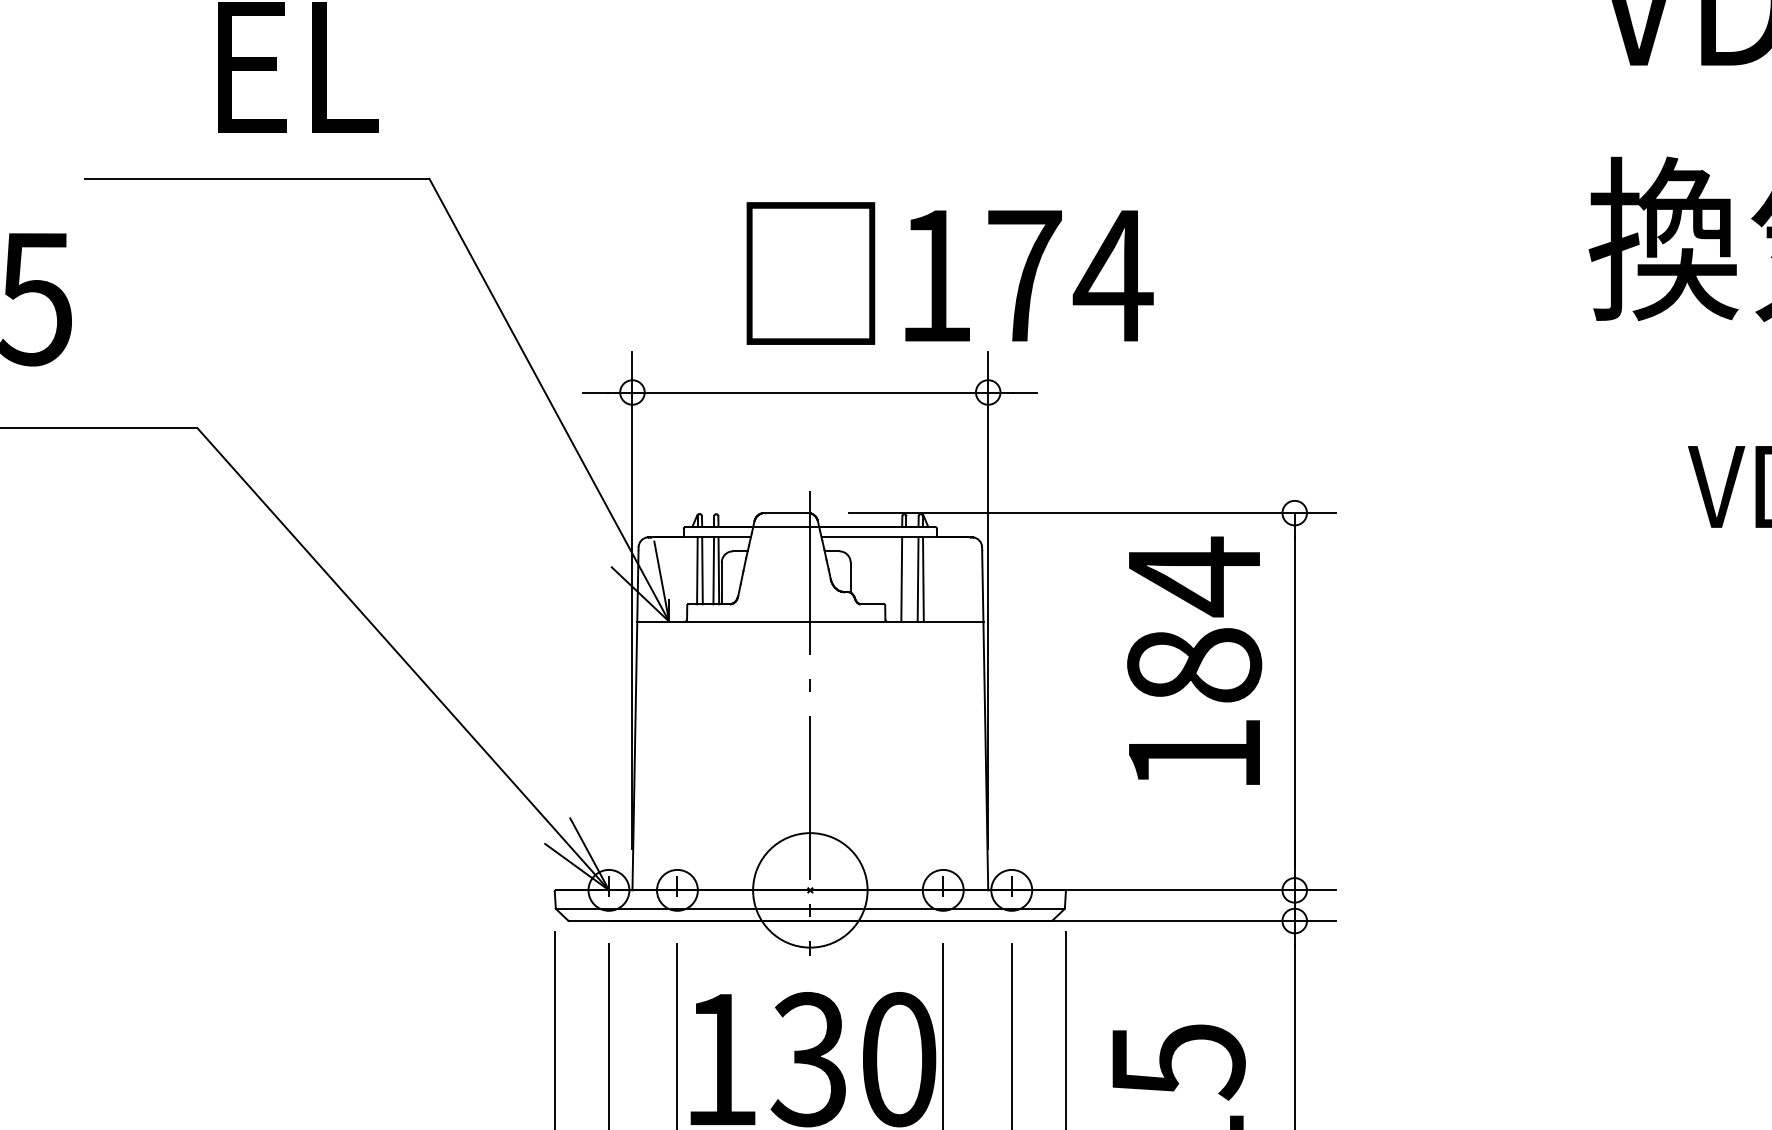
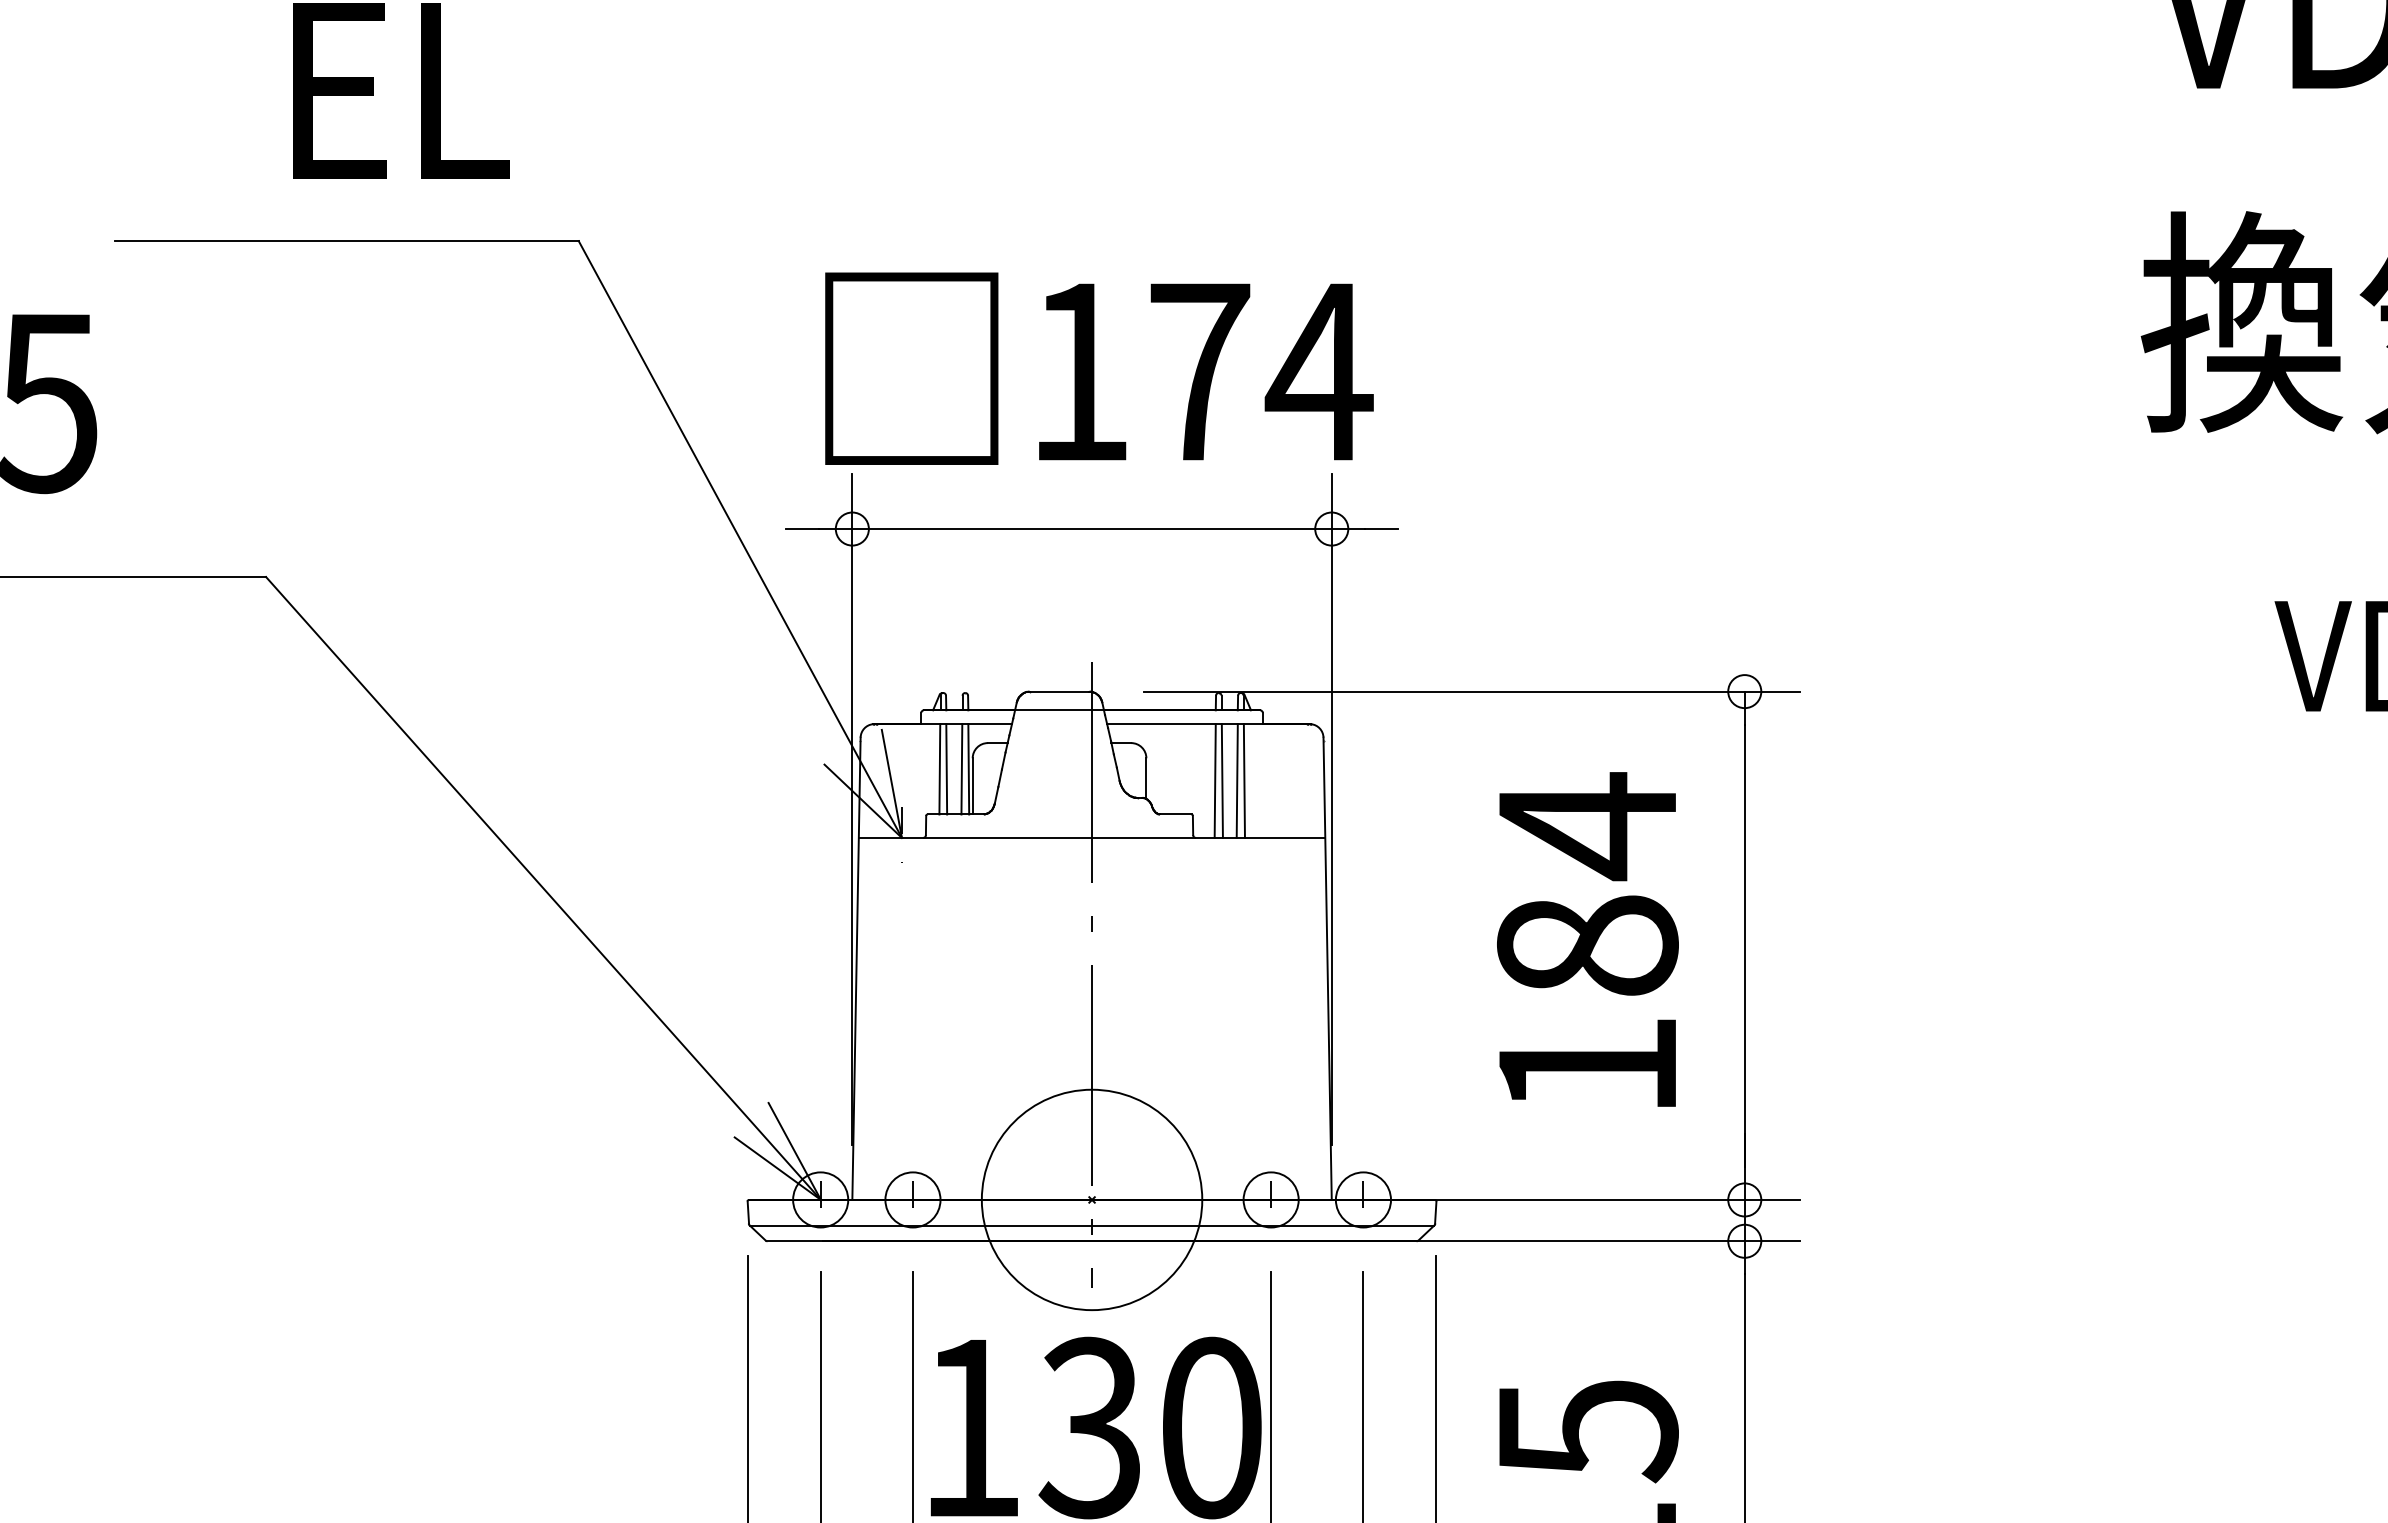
text: (950, 273) -> (1099, 368), moved
line: (906, 579) -> (1221, 780), added
text: (1194, 660) -> (1587, 939), moved
circle: (809, 890) -> (1091, 1199), size x1.43

